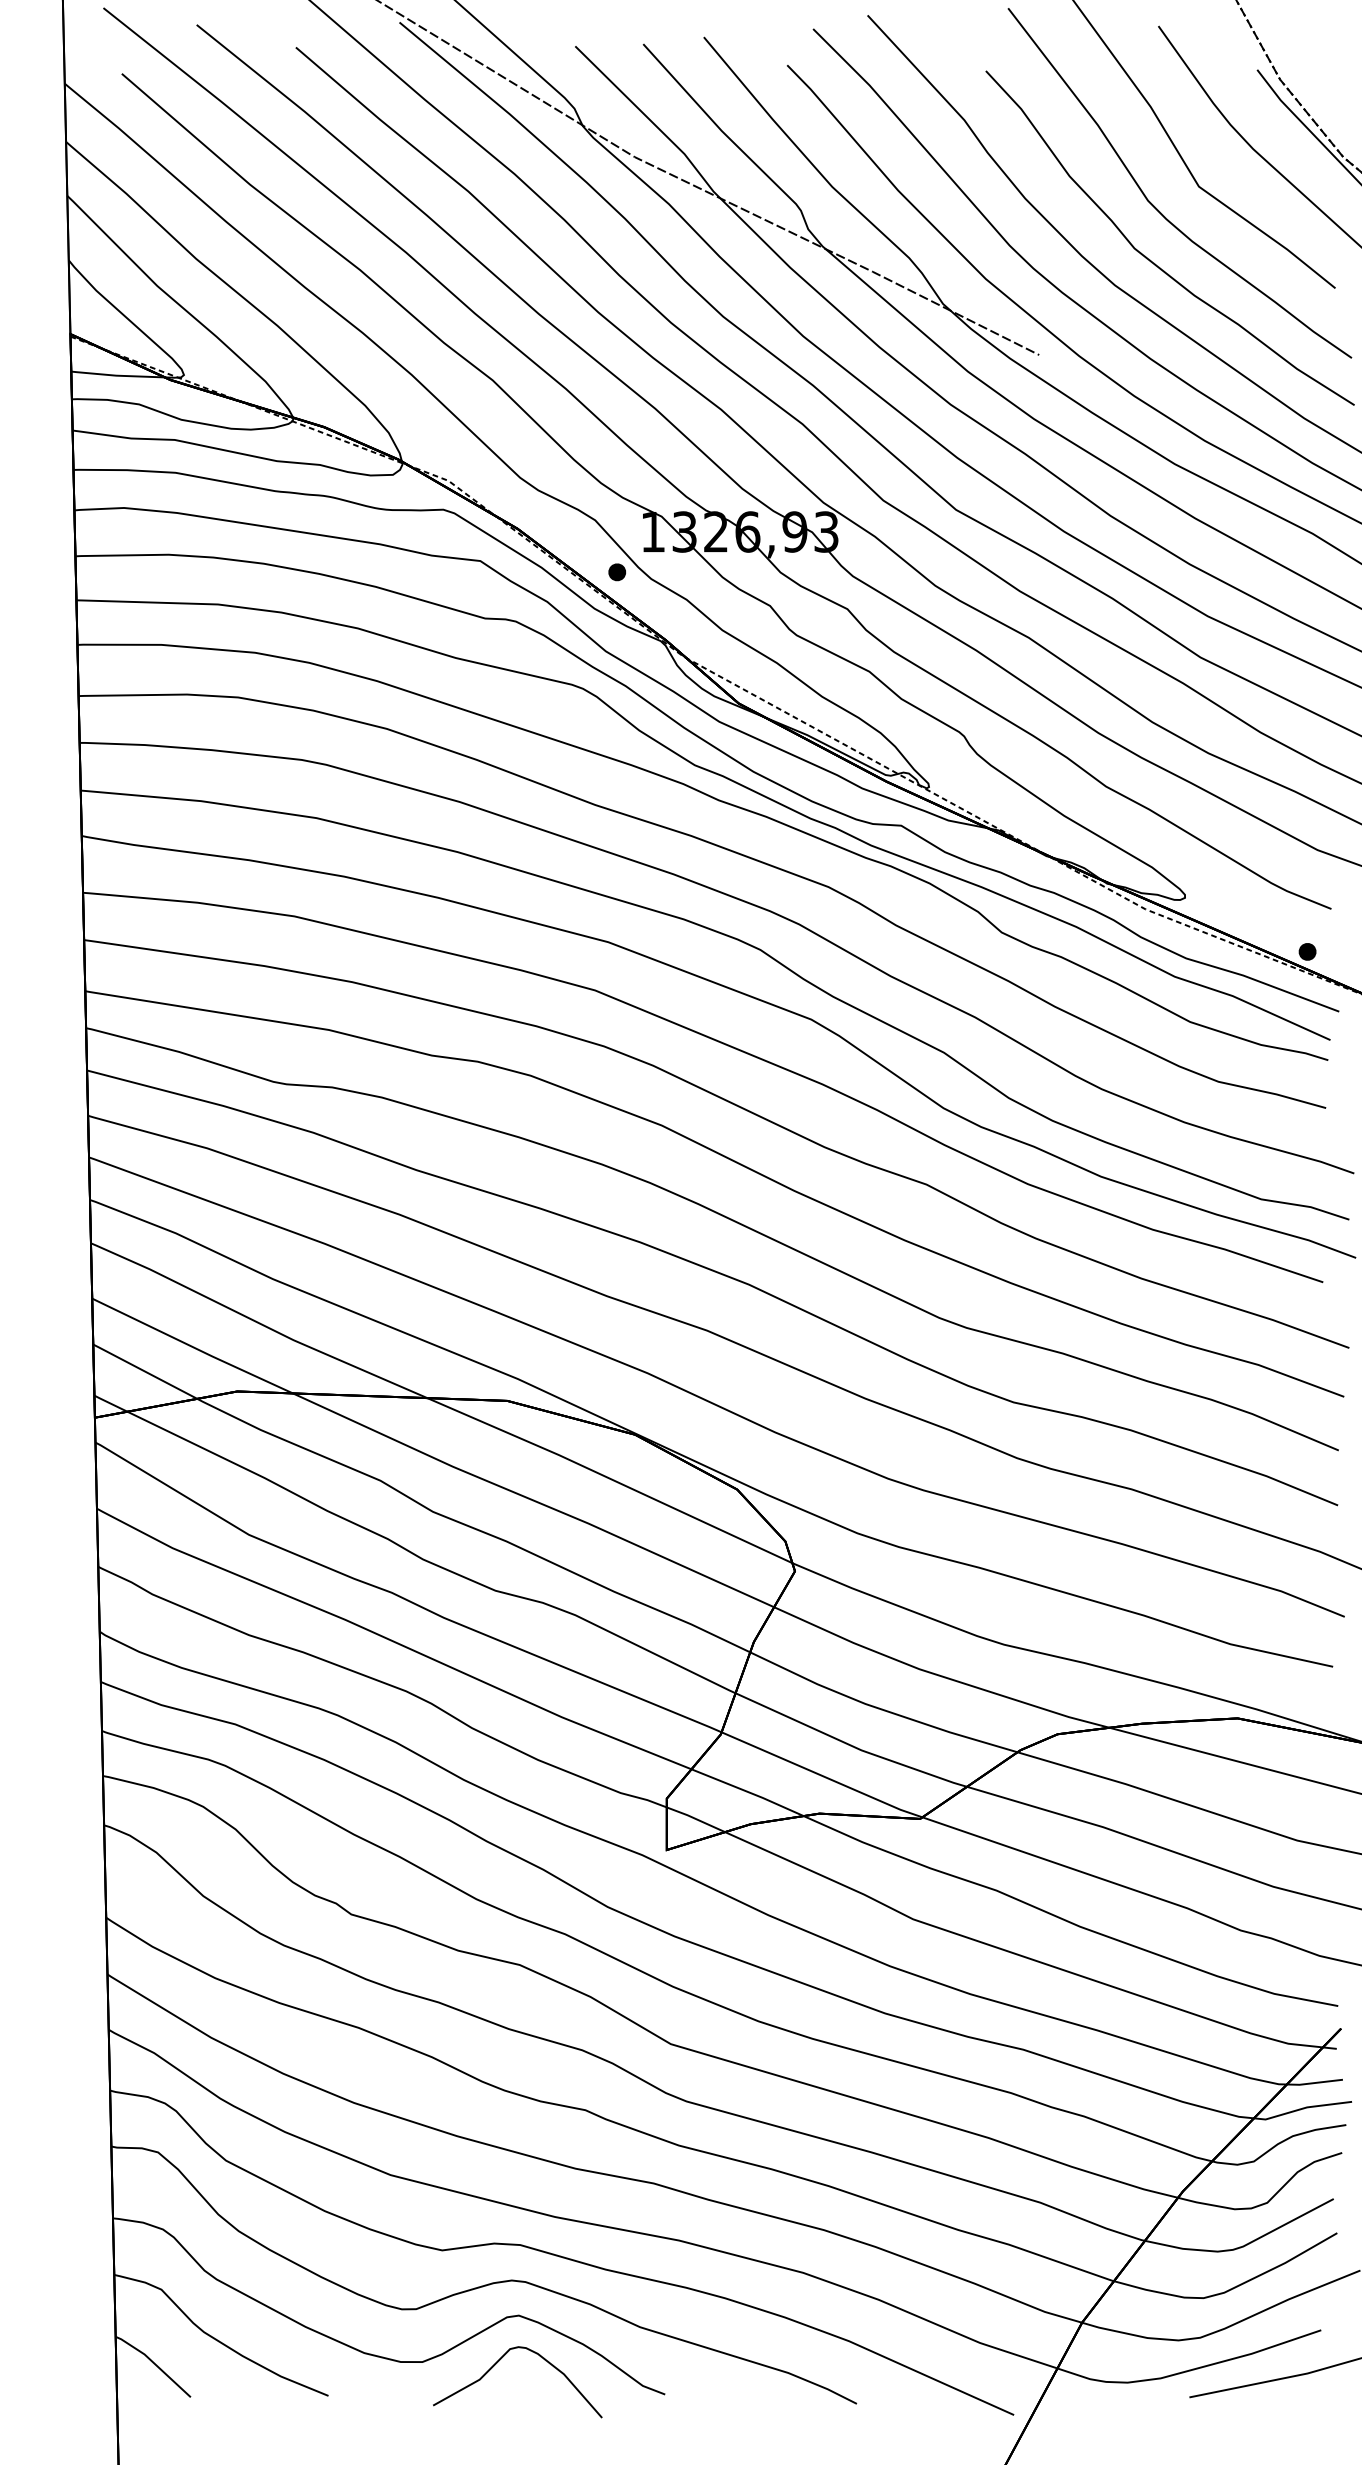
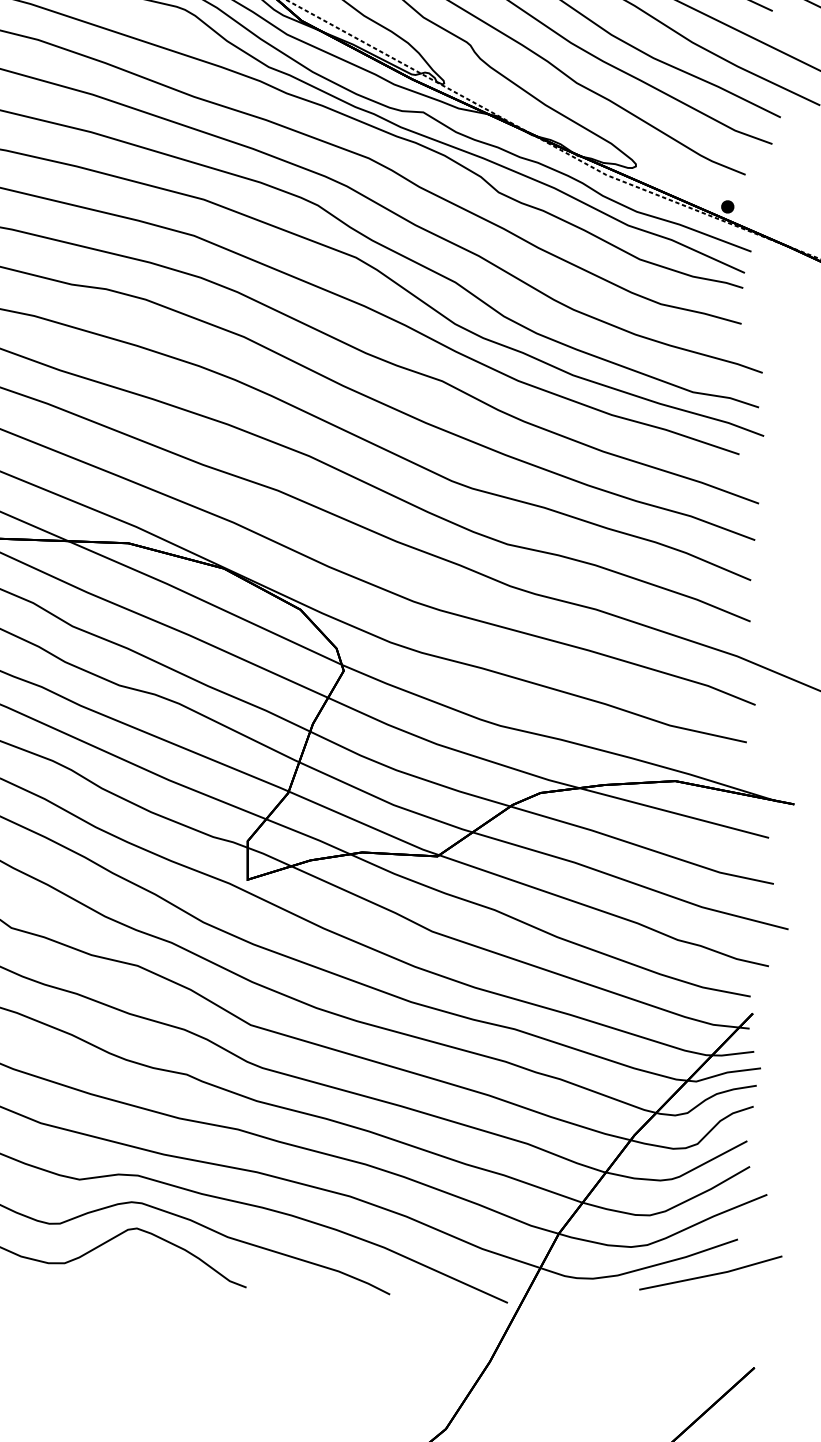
curve: (498, 2362) -> (121, 1263), removed

